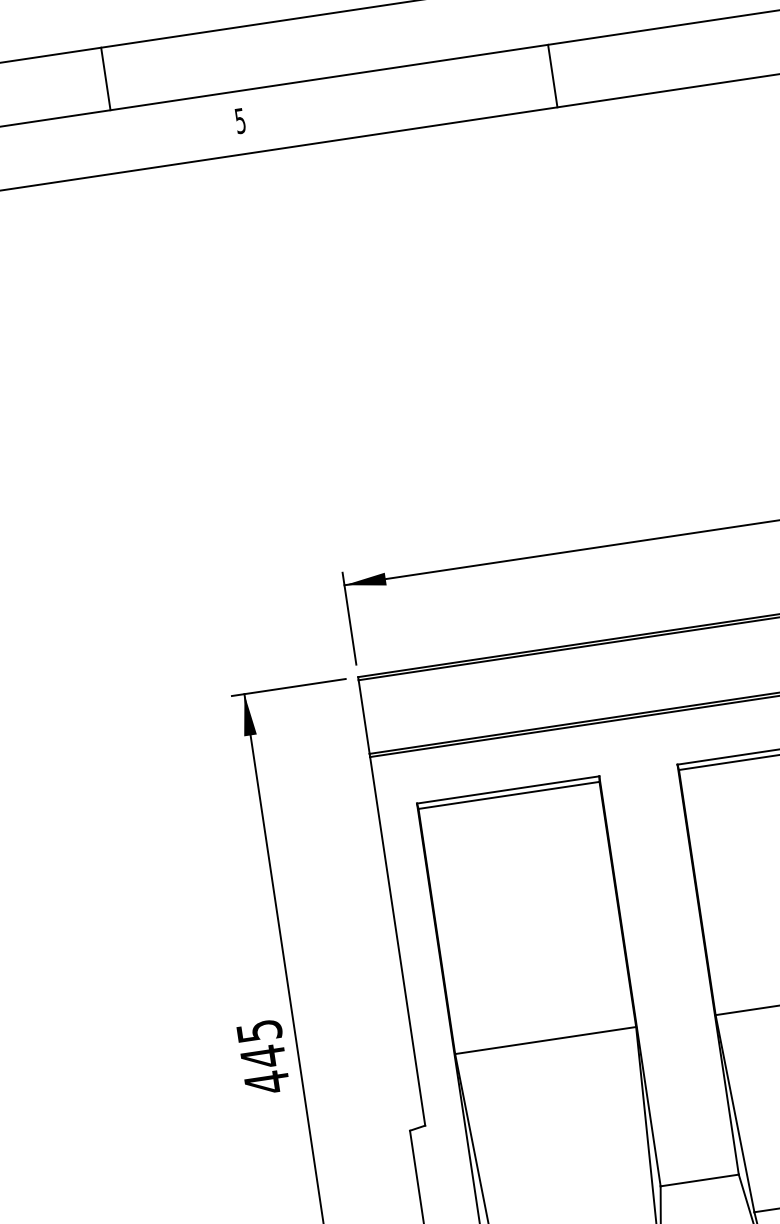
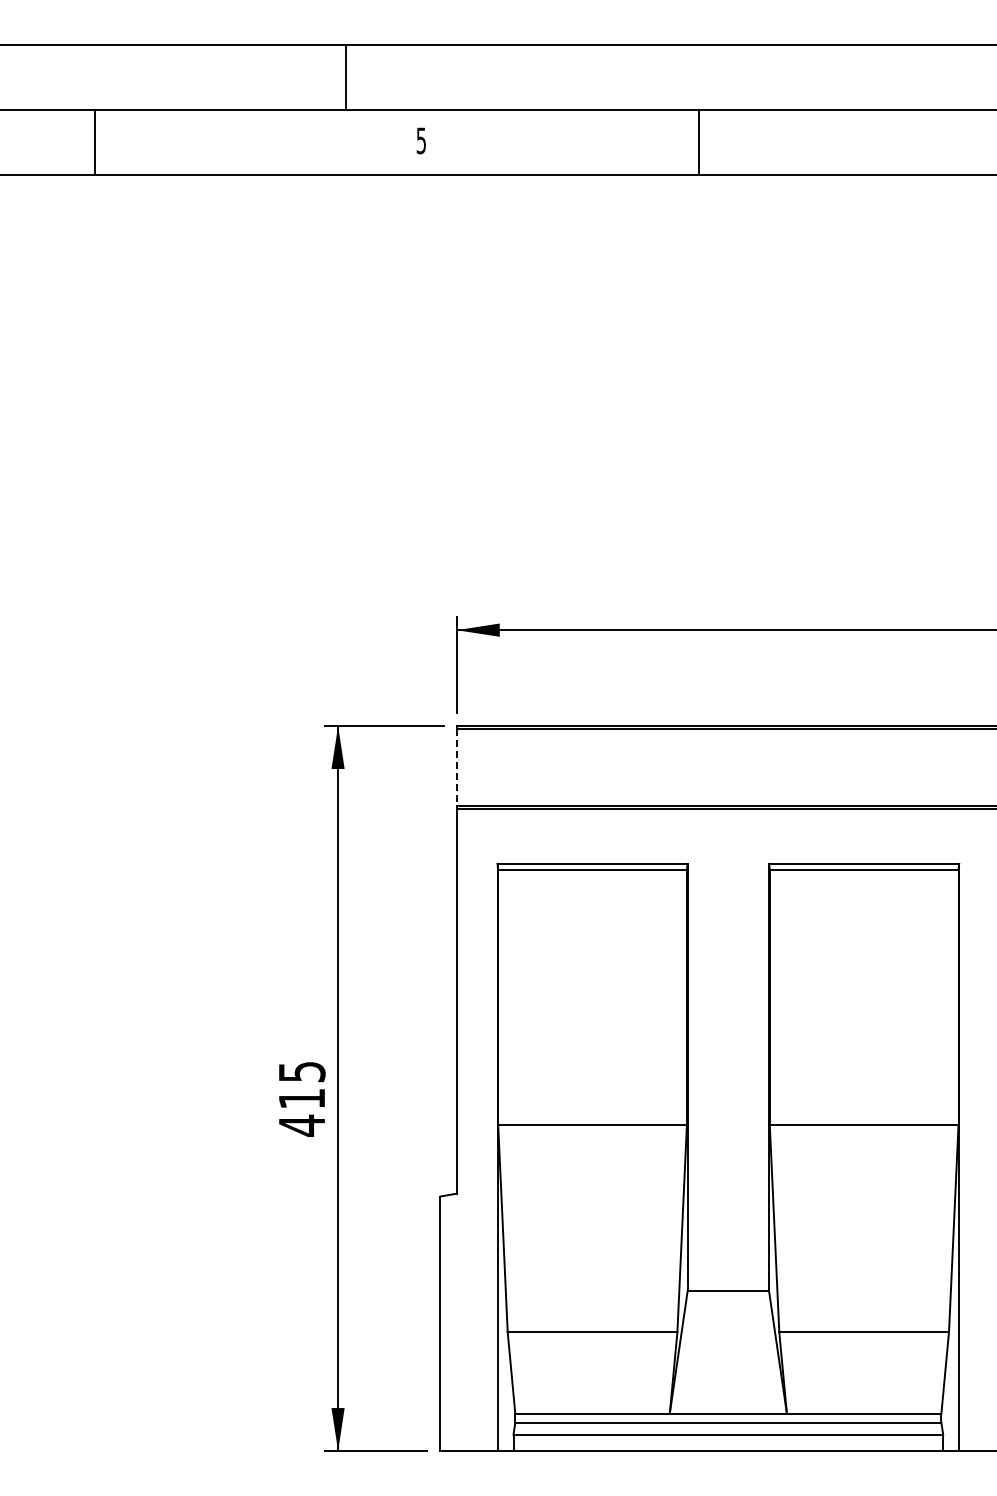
line: (552, 76) -> (698, 142), moved
line: (105, 79) -> (345, 77), moved
line: (364, 717) -> (456, 768), solid -> dashed
text: (262, 1056) -> (301, 1098), 445 -> 415

